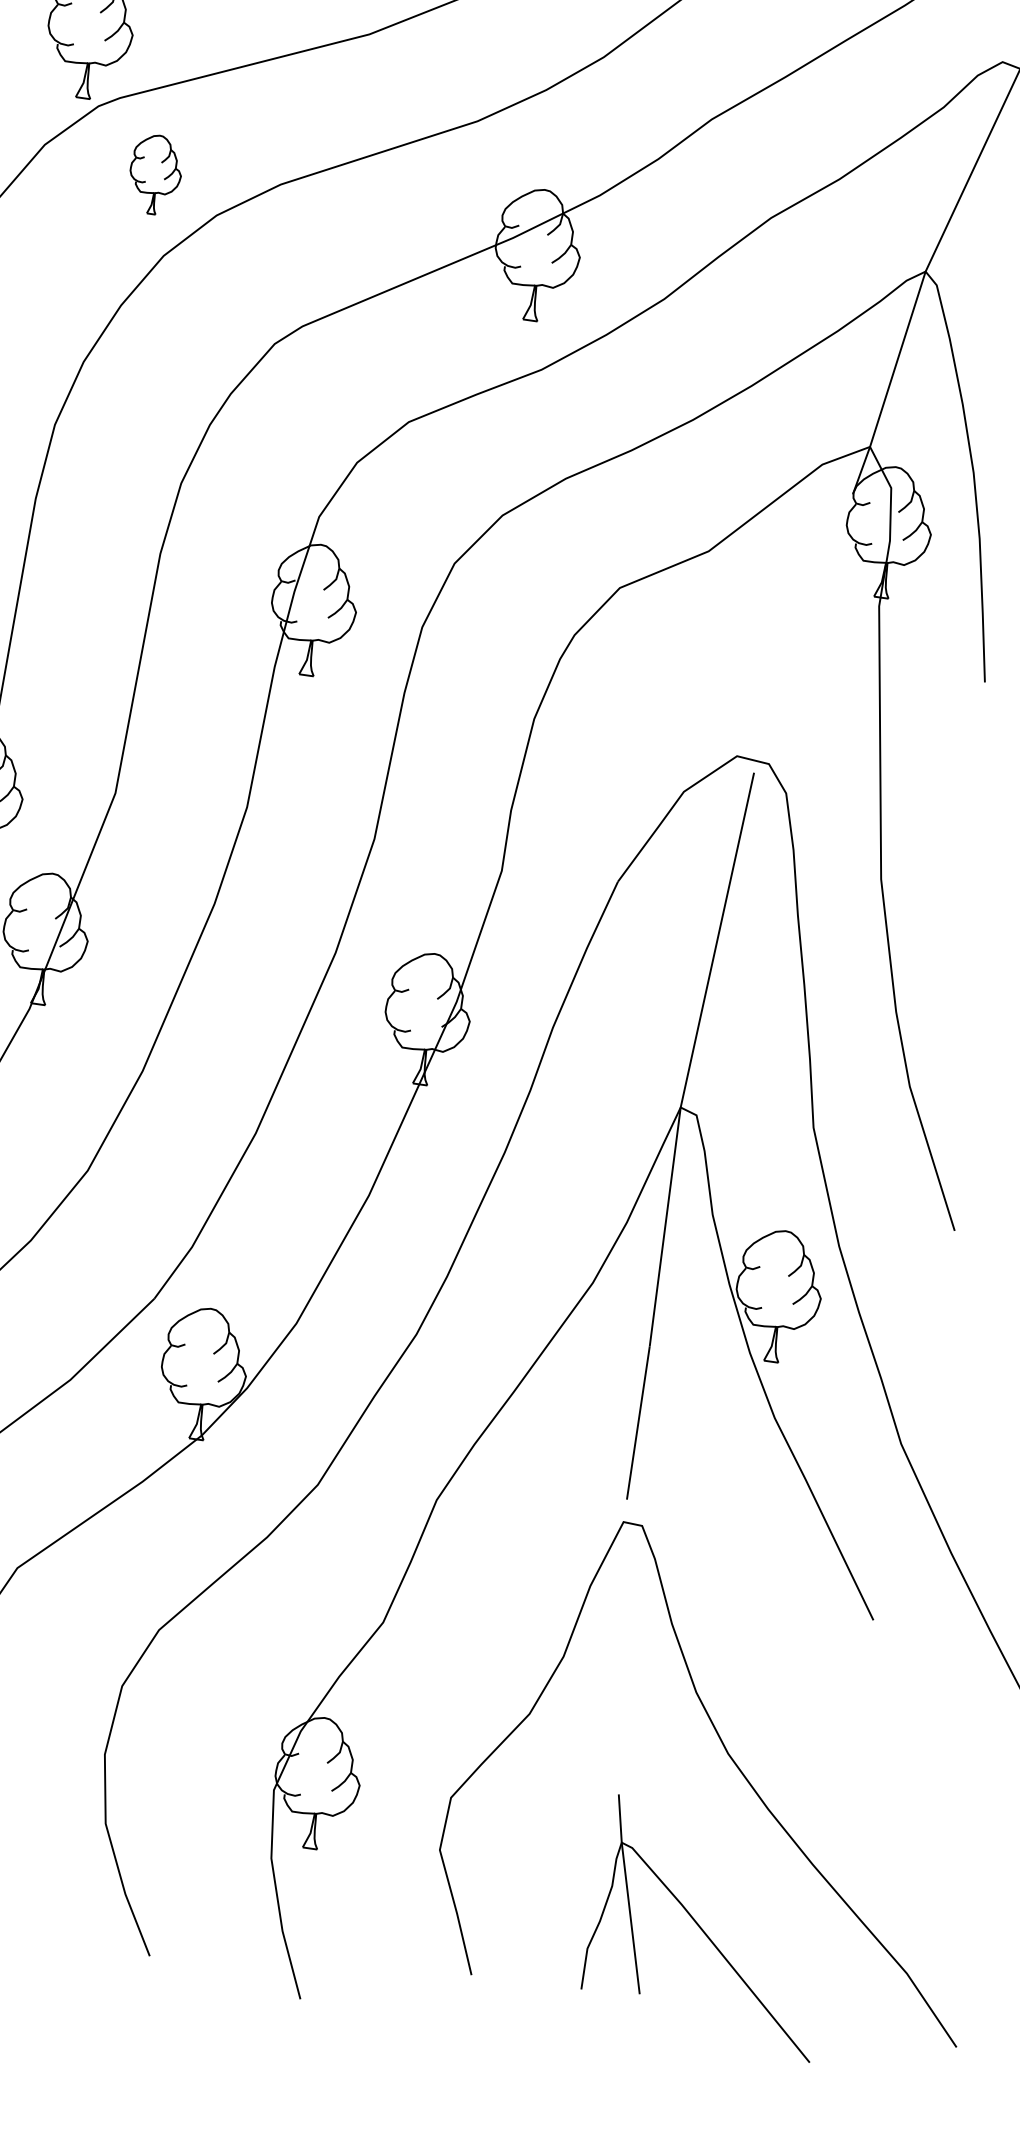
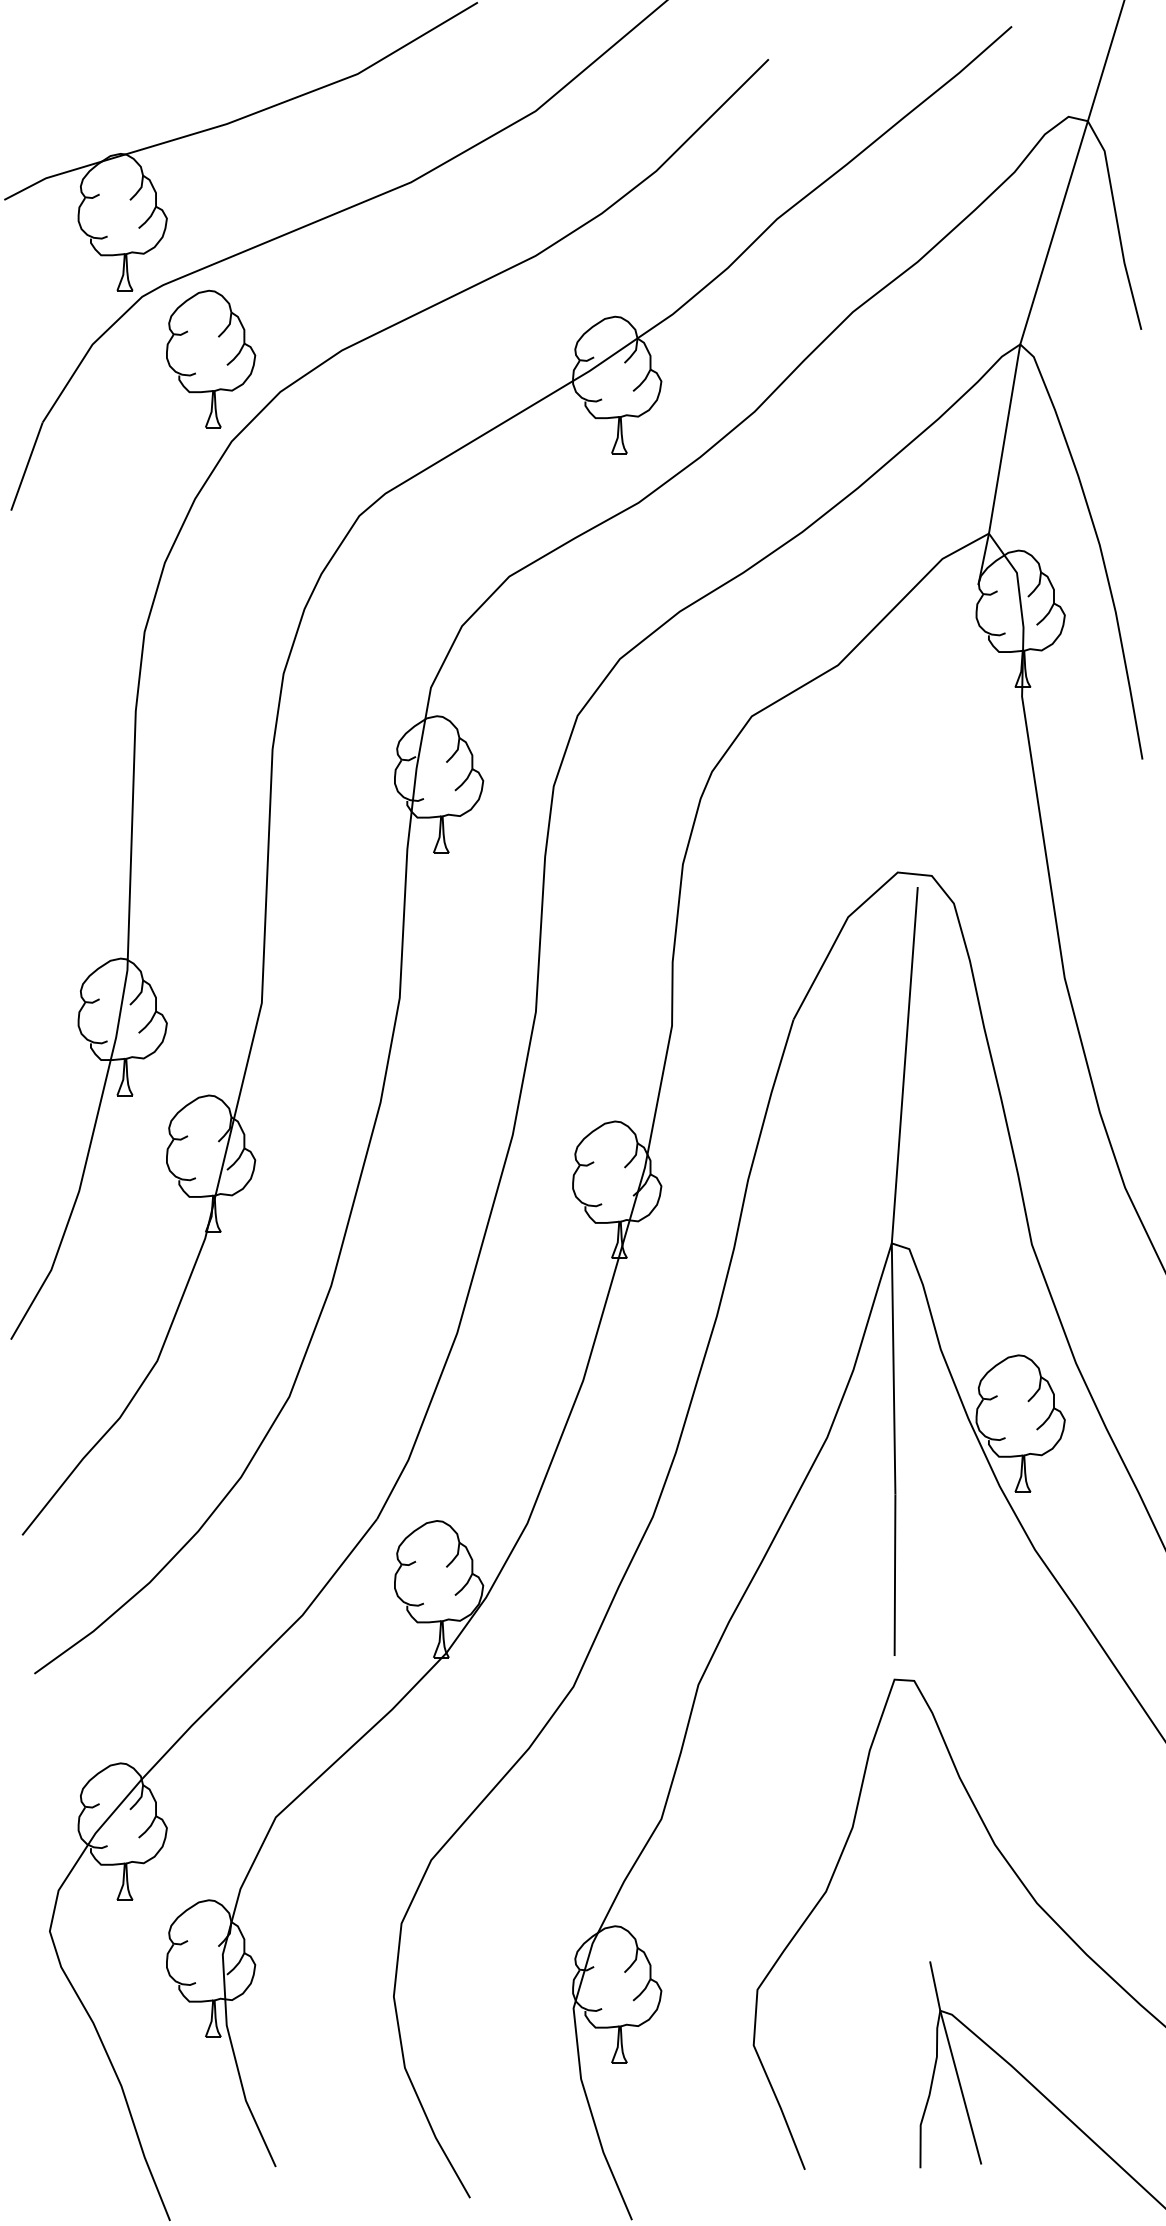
part: (155, 174) -> (211, 358), size x1.67

